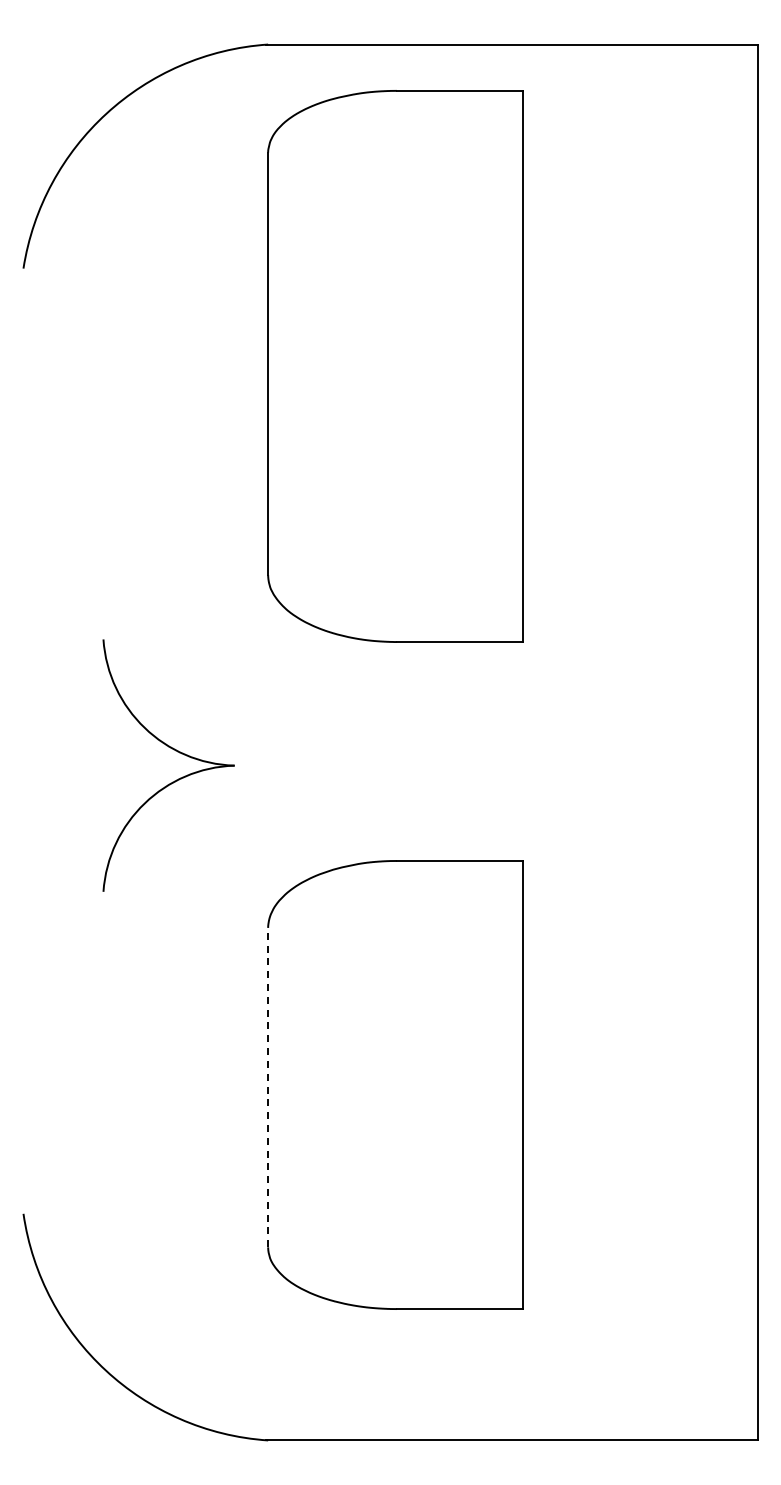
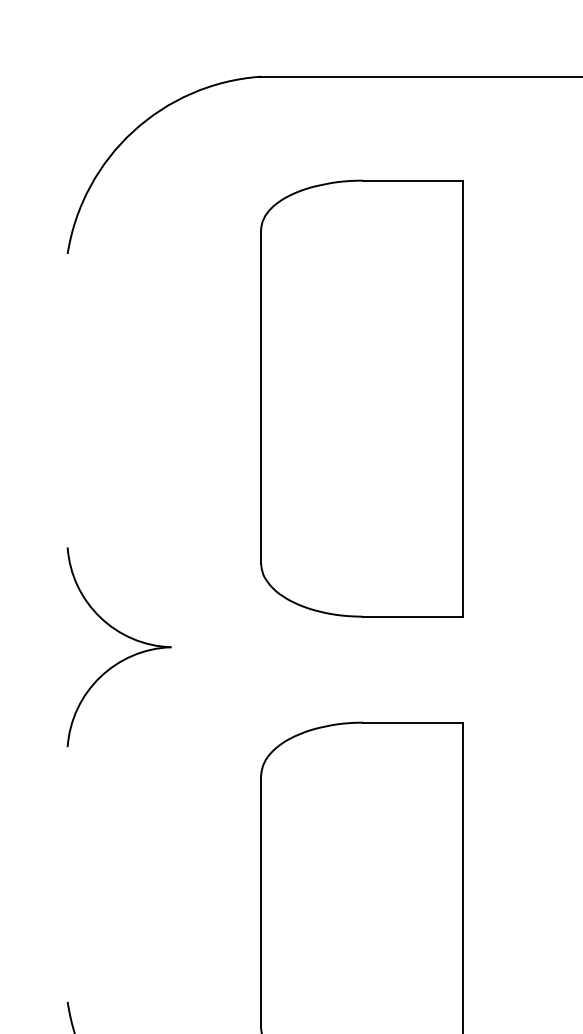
part: (395, 366) -> (362, 398), moved
part: (175, 751) -> (124, 636), moved
line: (268, 1087) -> (261, 901), dashed -> solid

